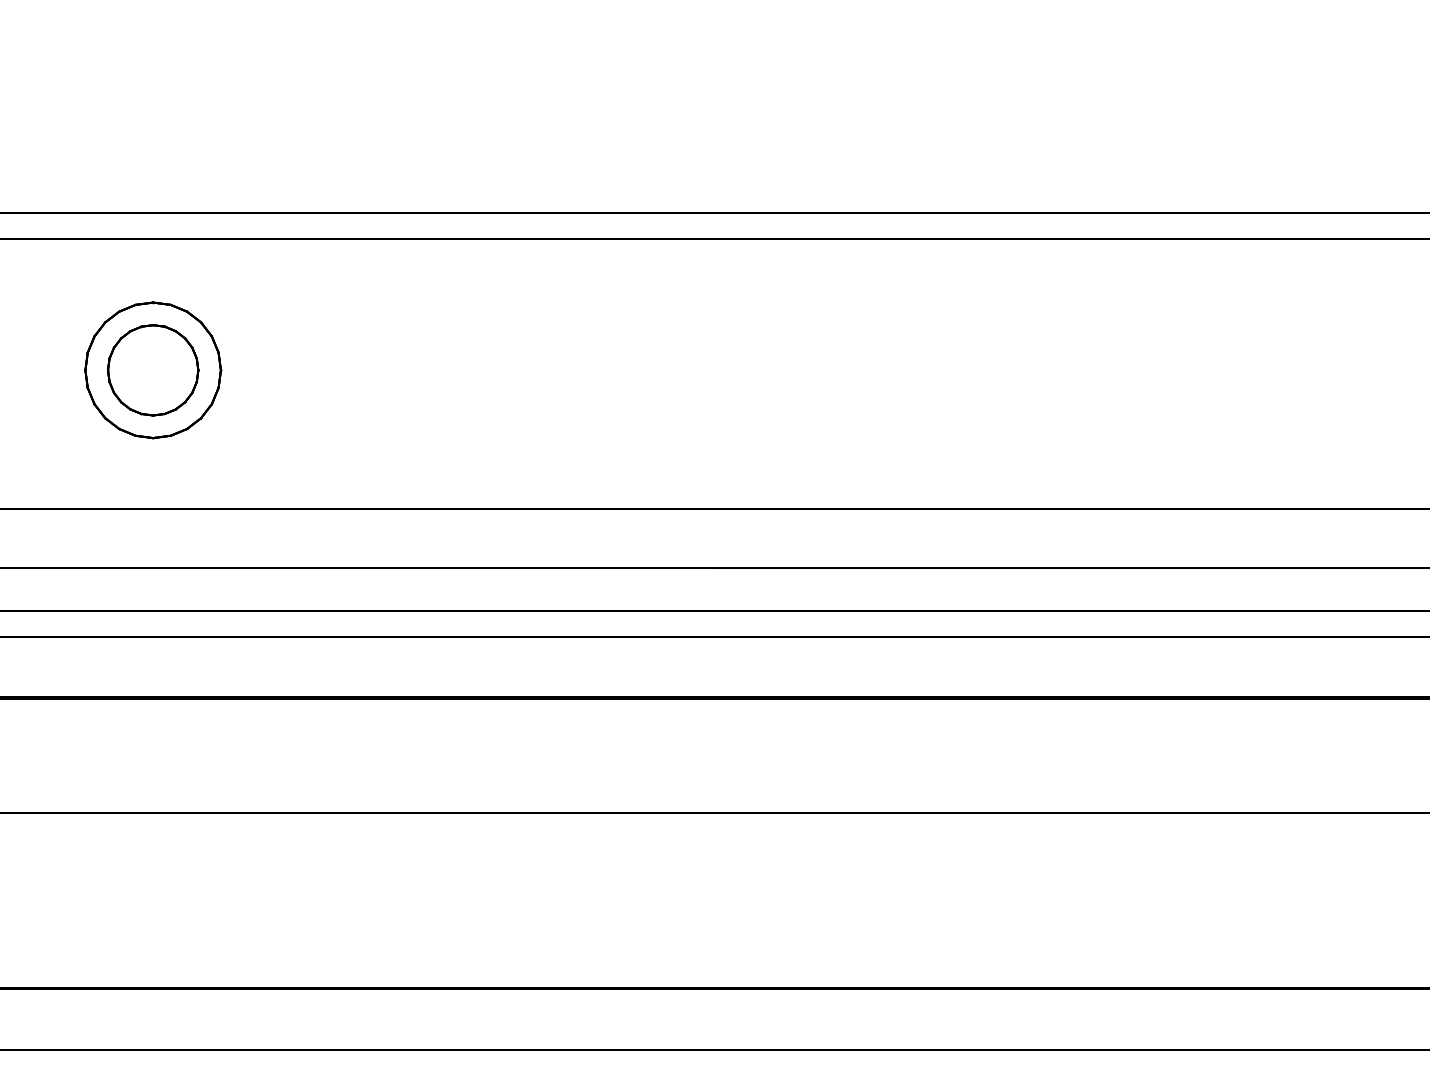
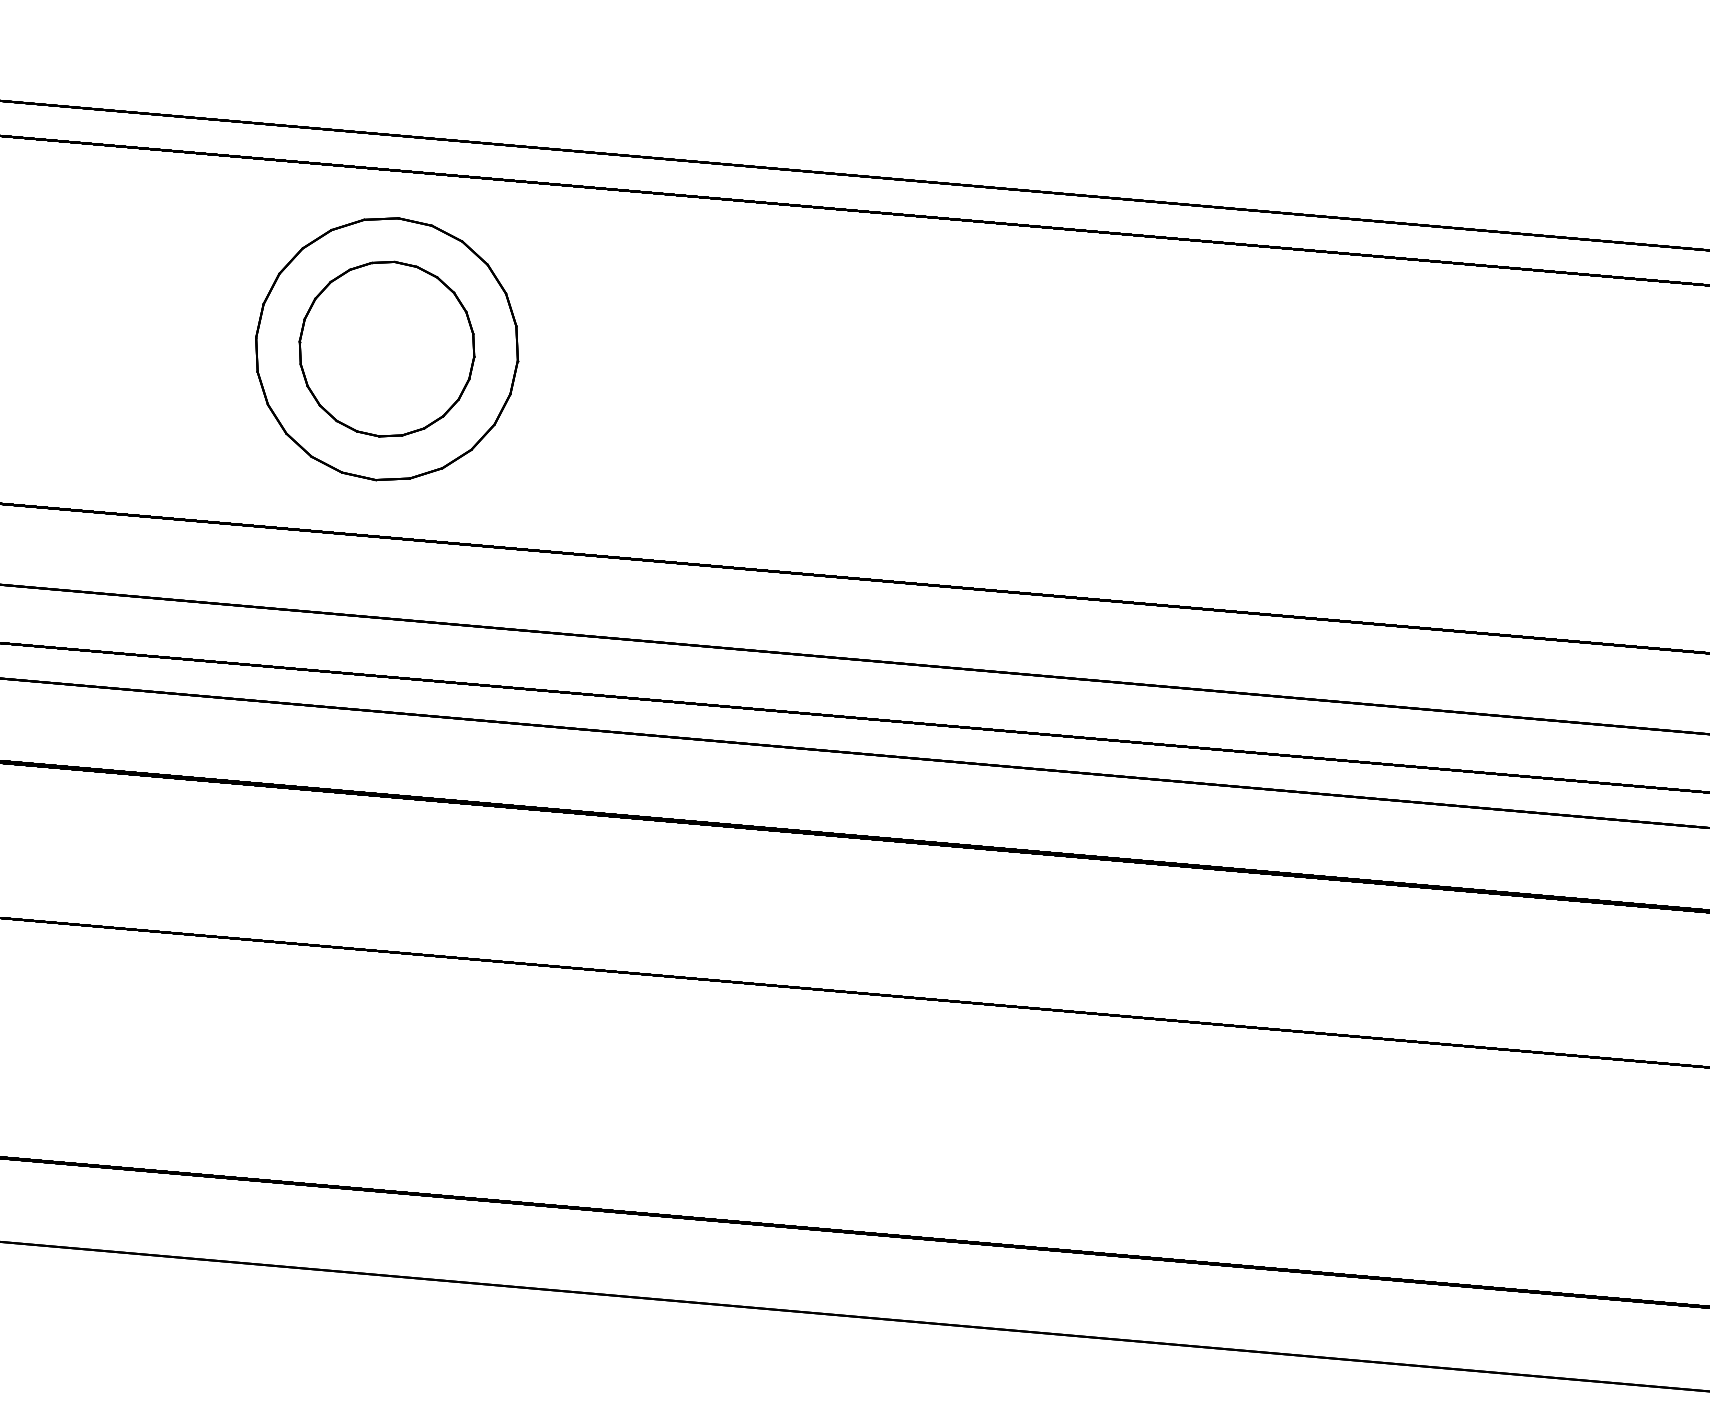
part: (153, 370) -> (387, 349), size x1.43

